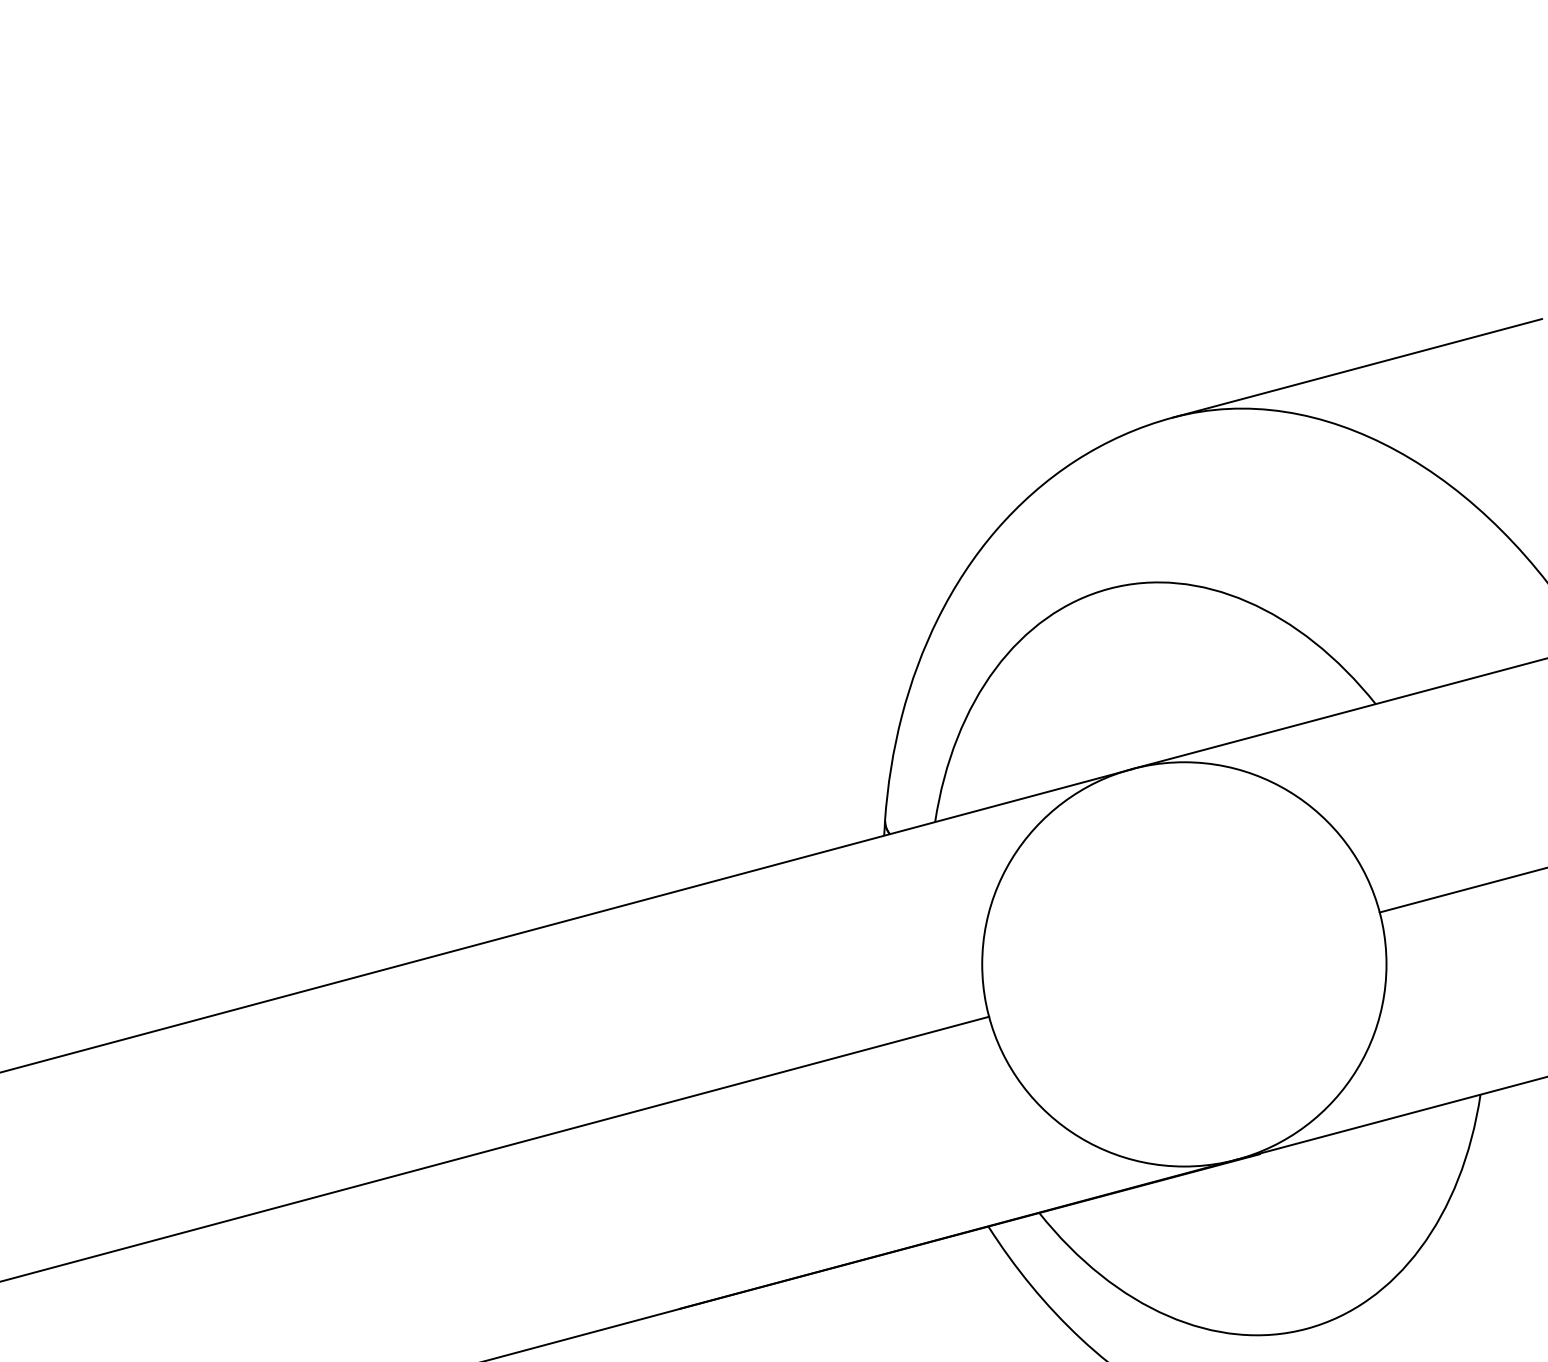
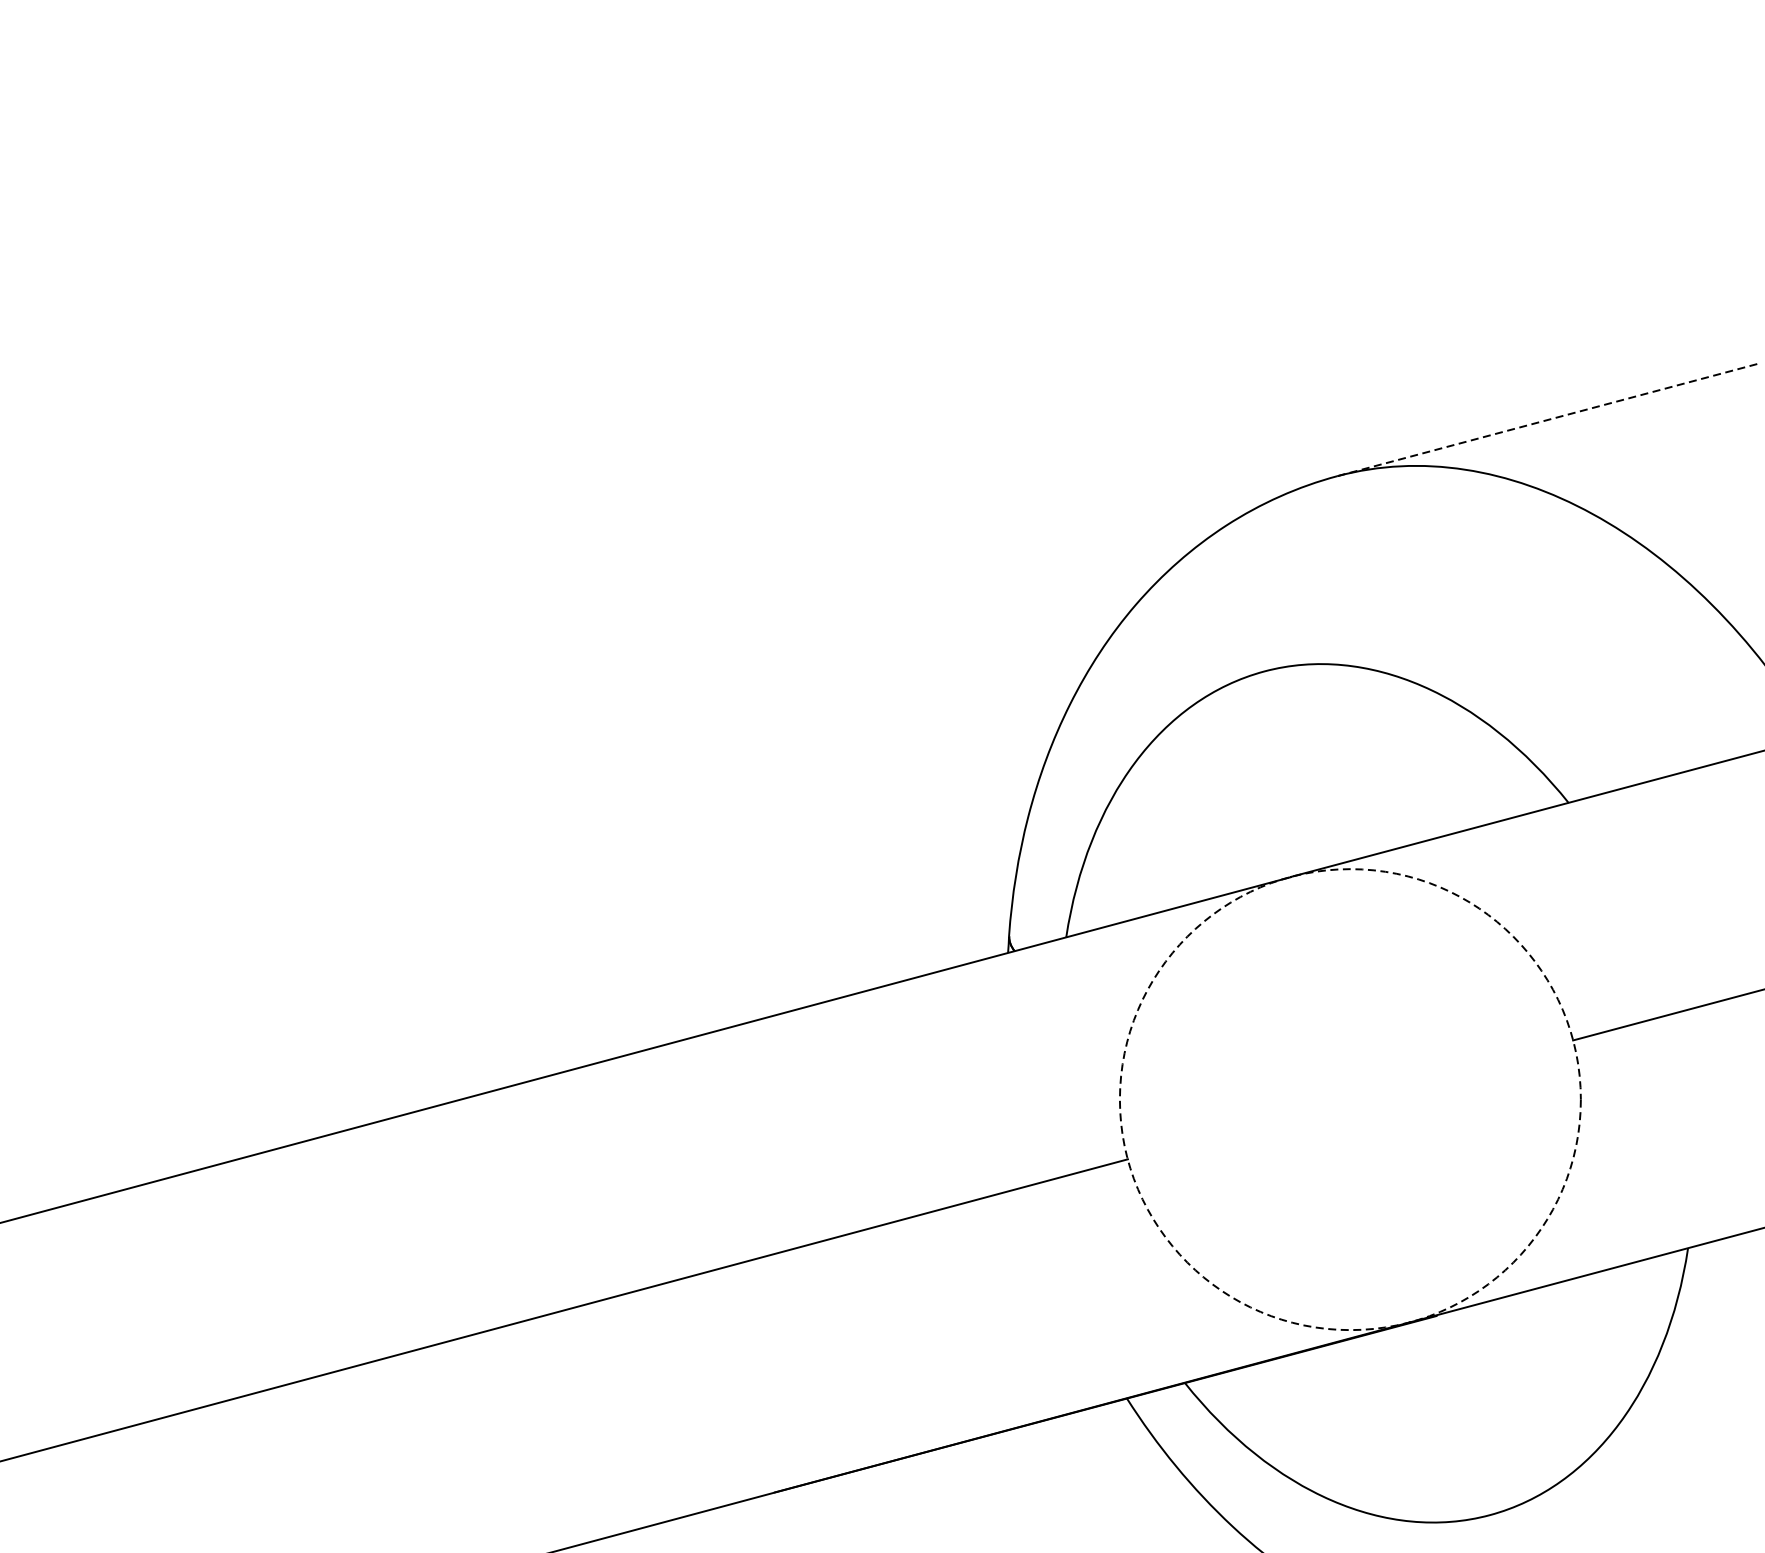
line: (1357, 368) -> (1547, 420), solid -> dashed
circle: (1184, 964) -> (1350, 1099), solid -> dashed

